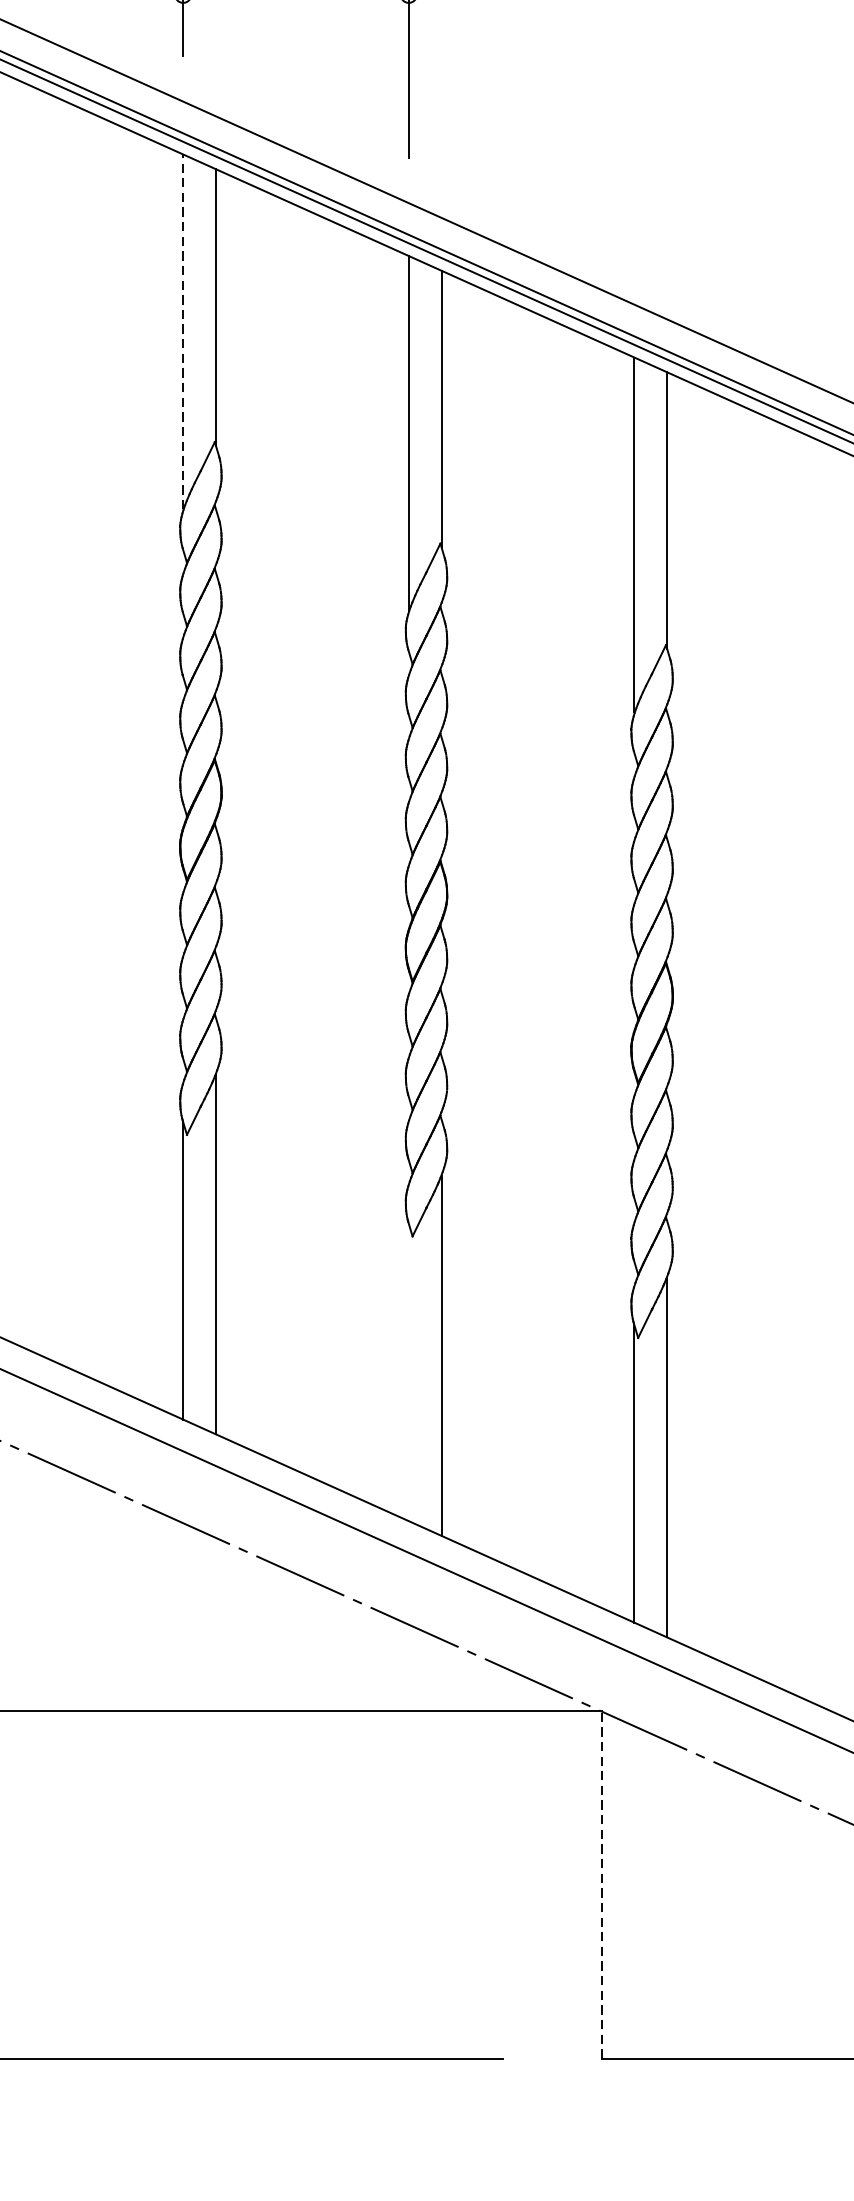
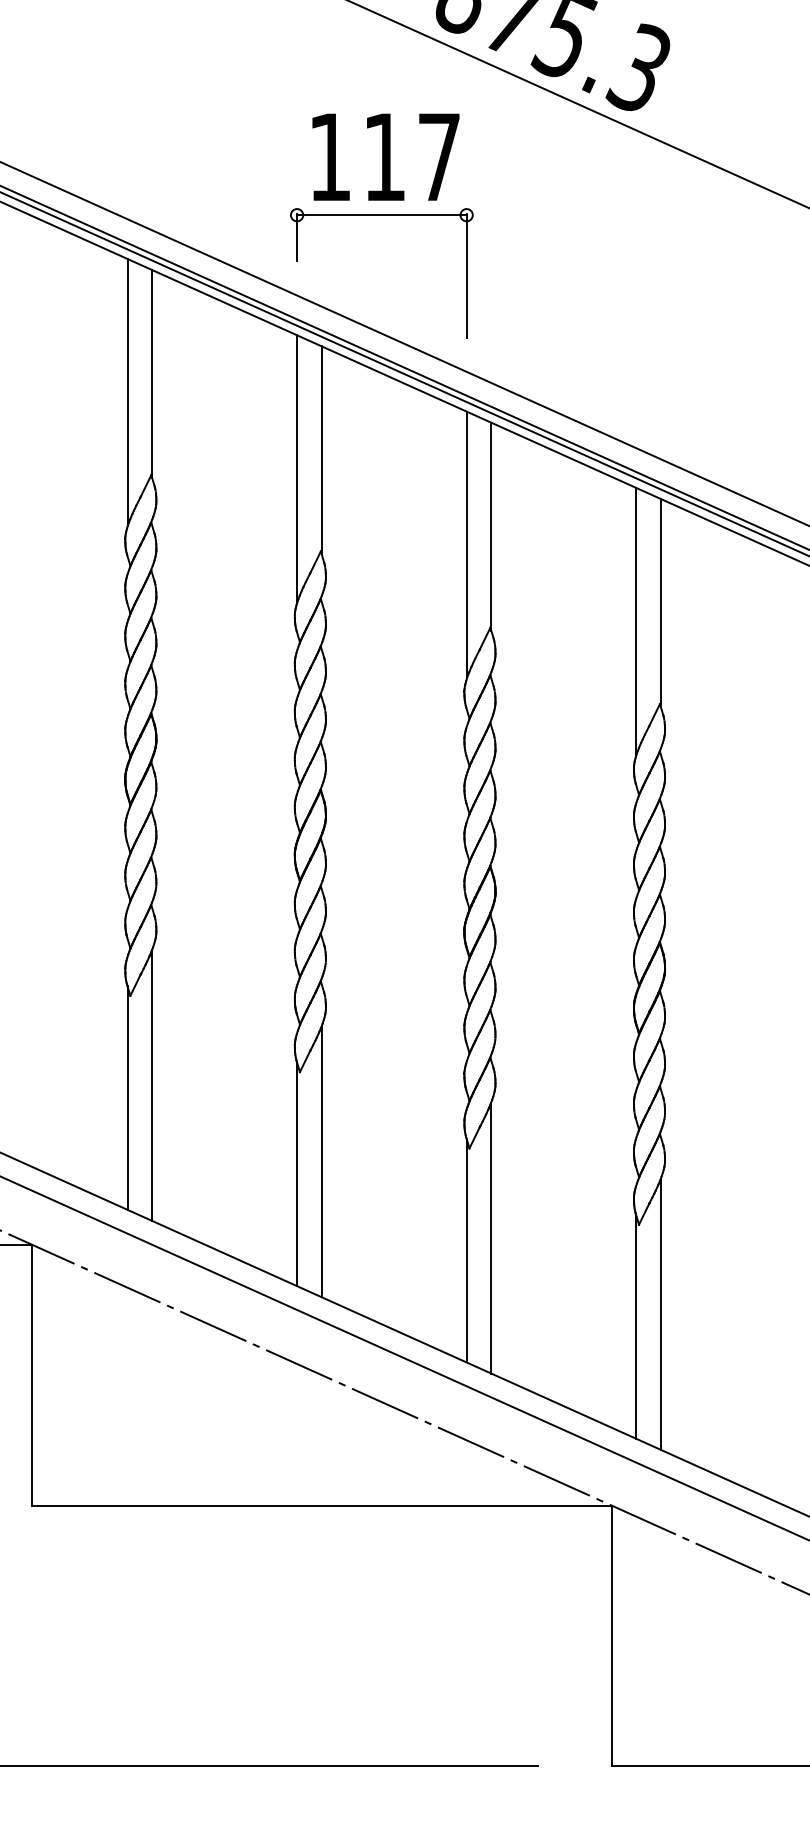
line: (183, 331) -> (297, 468), dashed -> solid
line: (408, 1372) -> (466, 1250), added
line: (601, 1884) -> (611, 1635), dashed -> solid

